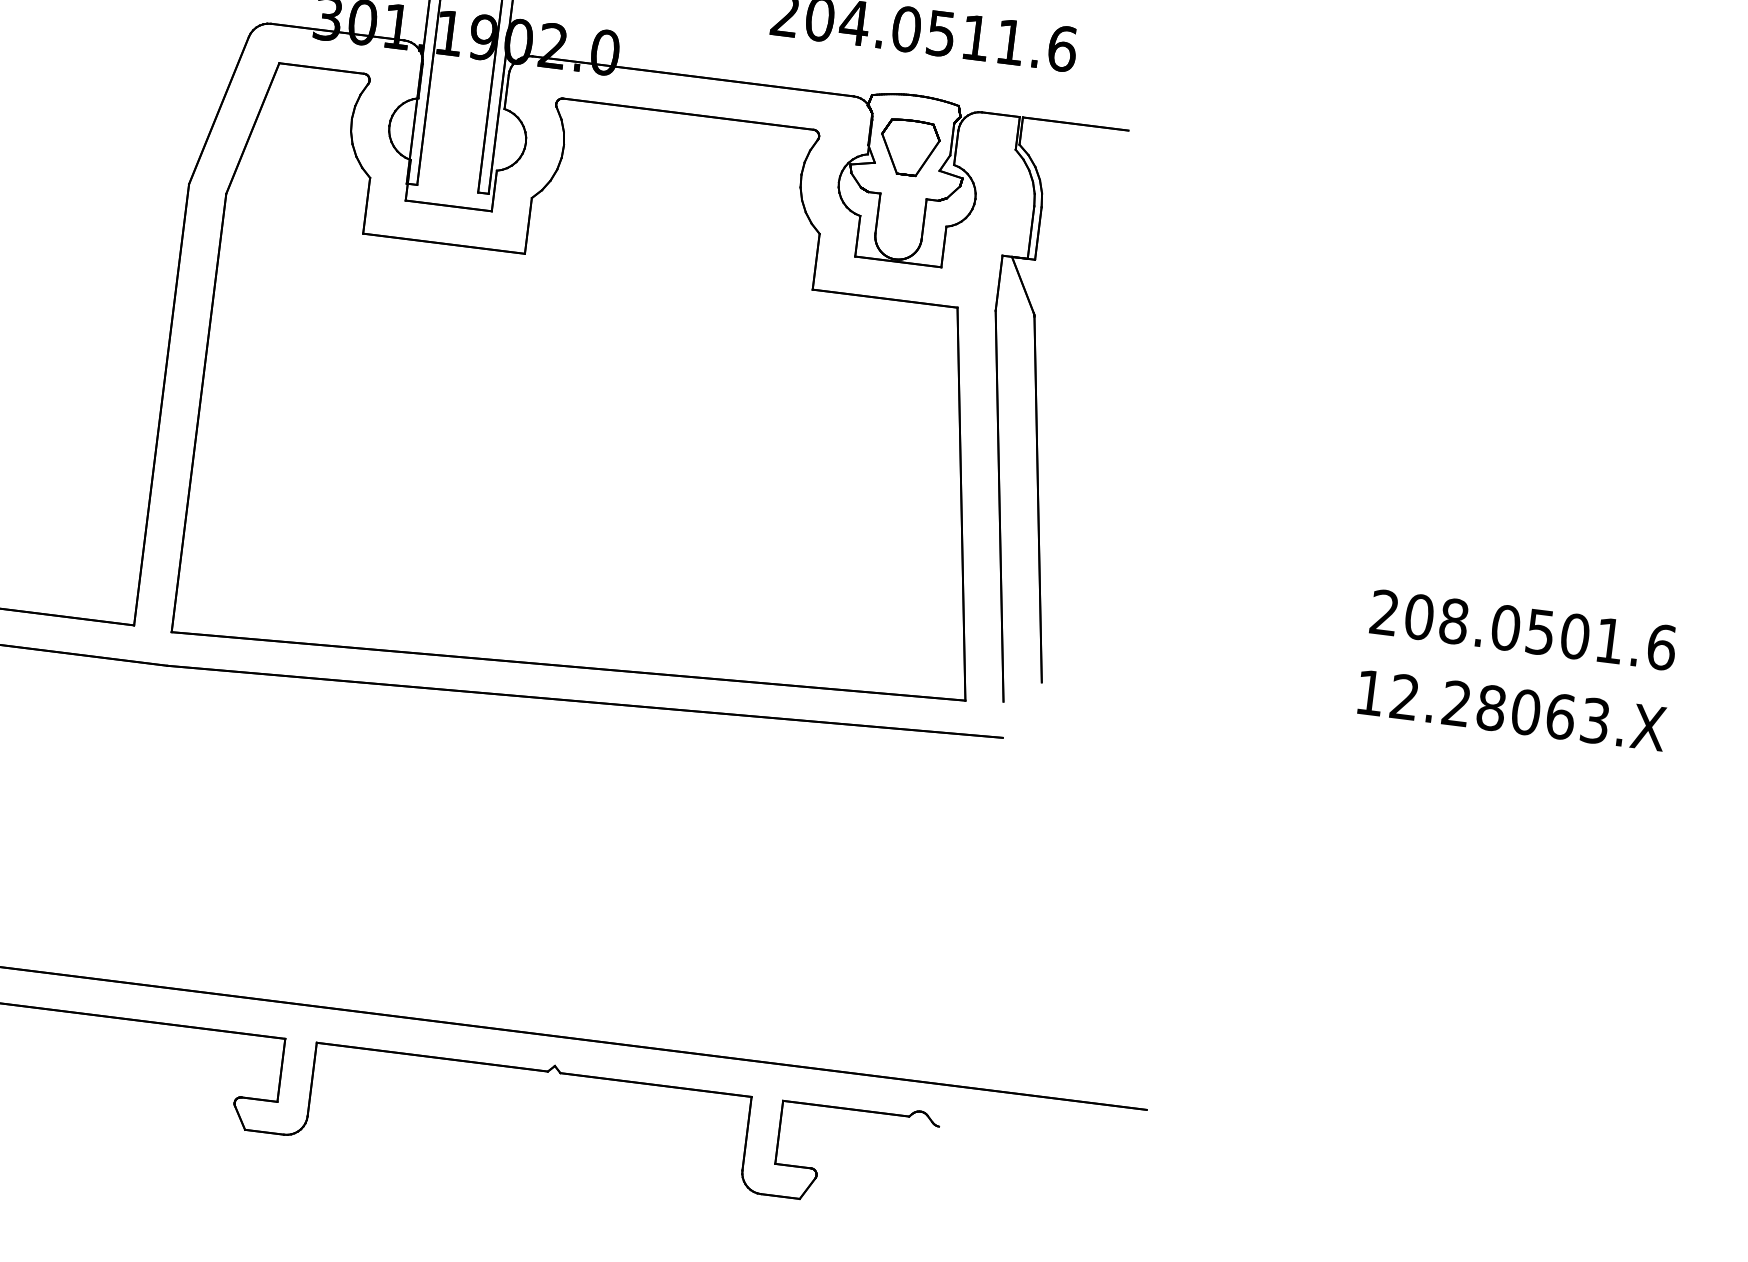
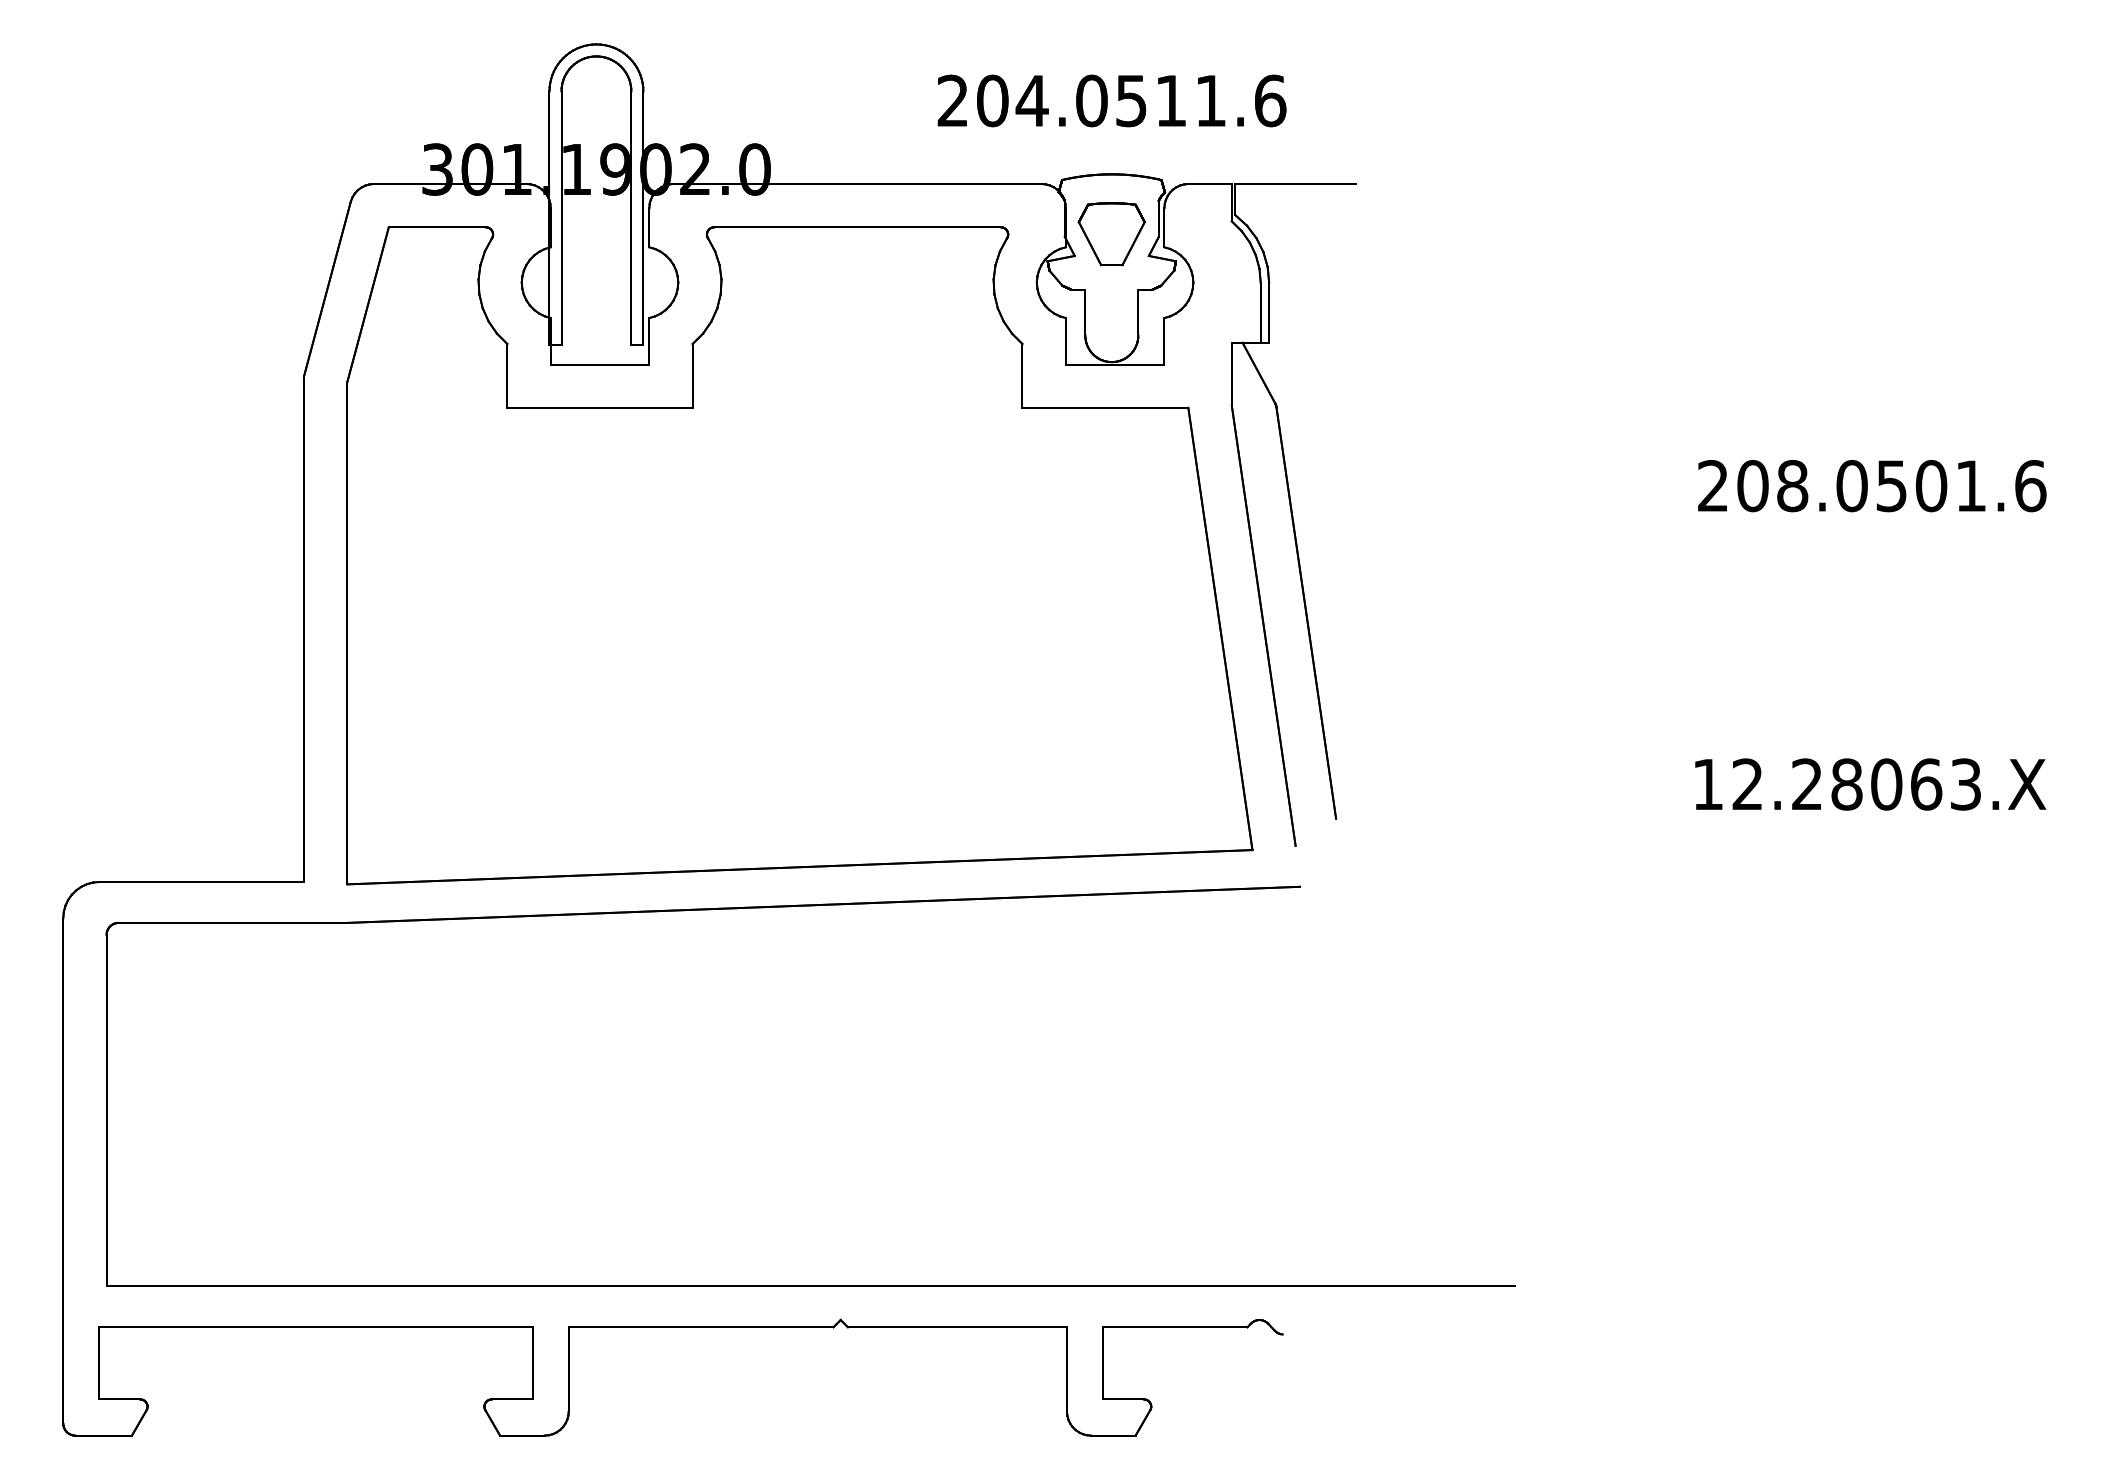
text: (1523, 630) -> (1872, 486), moved

